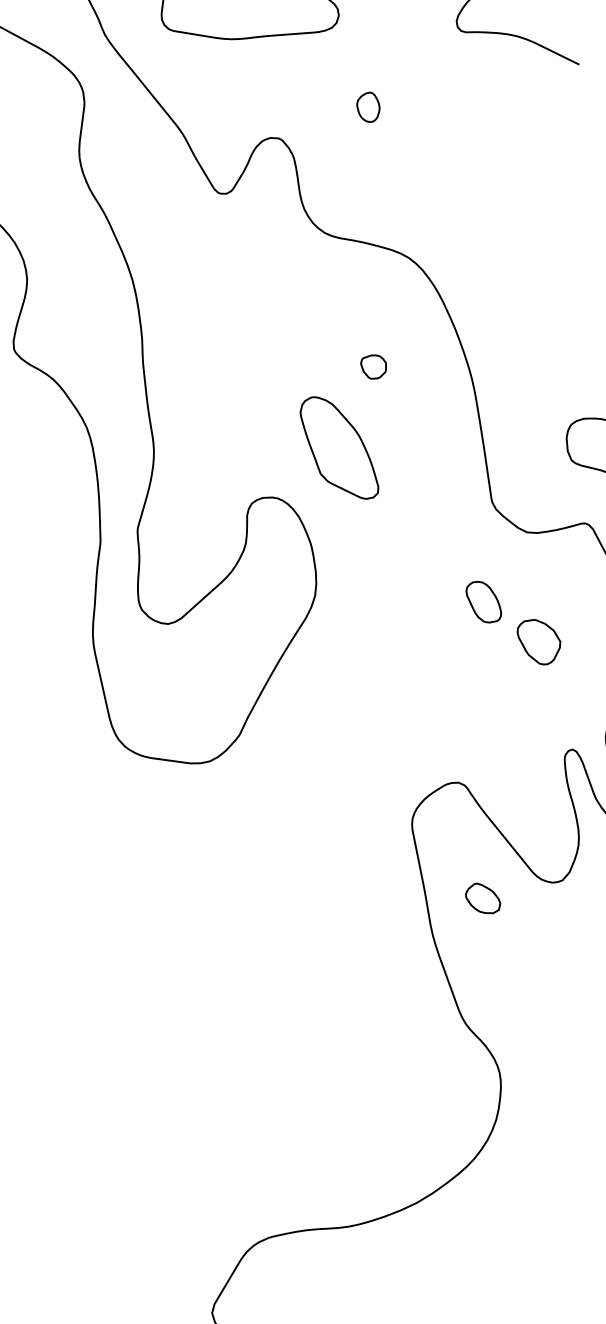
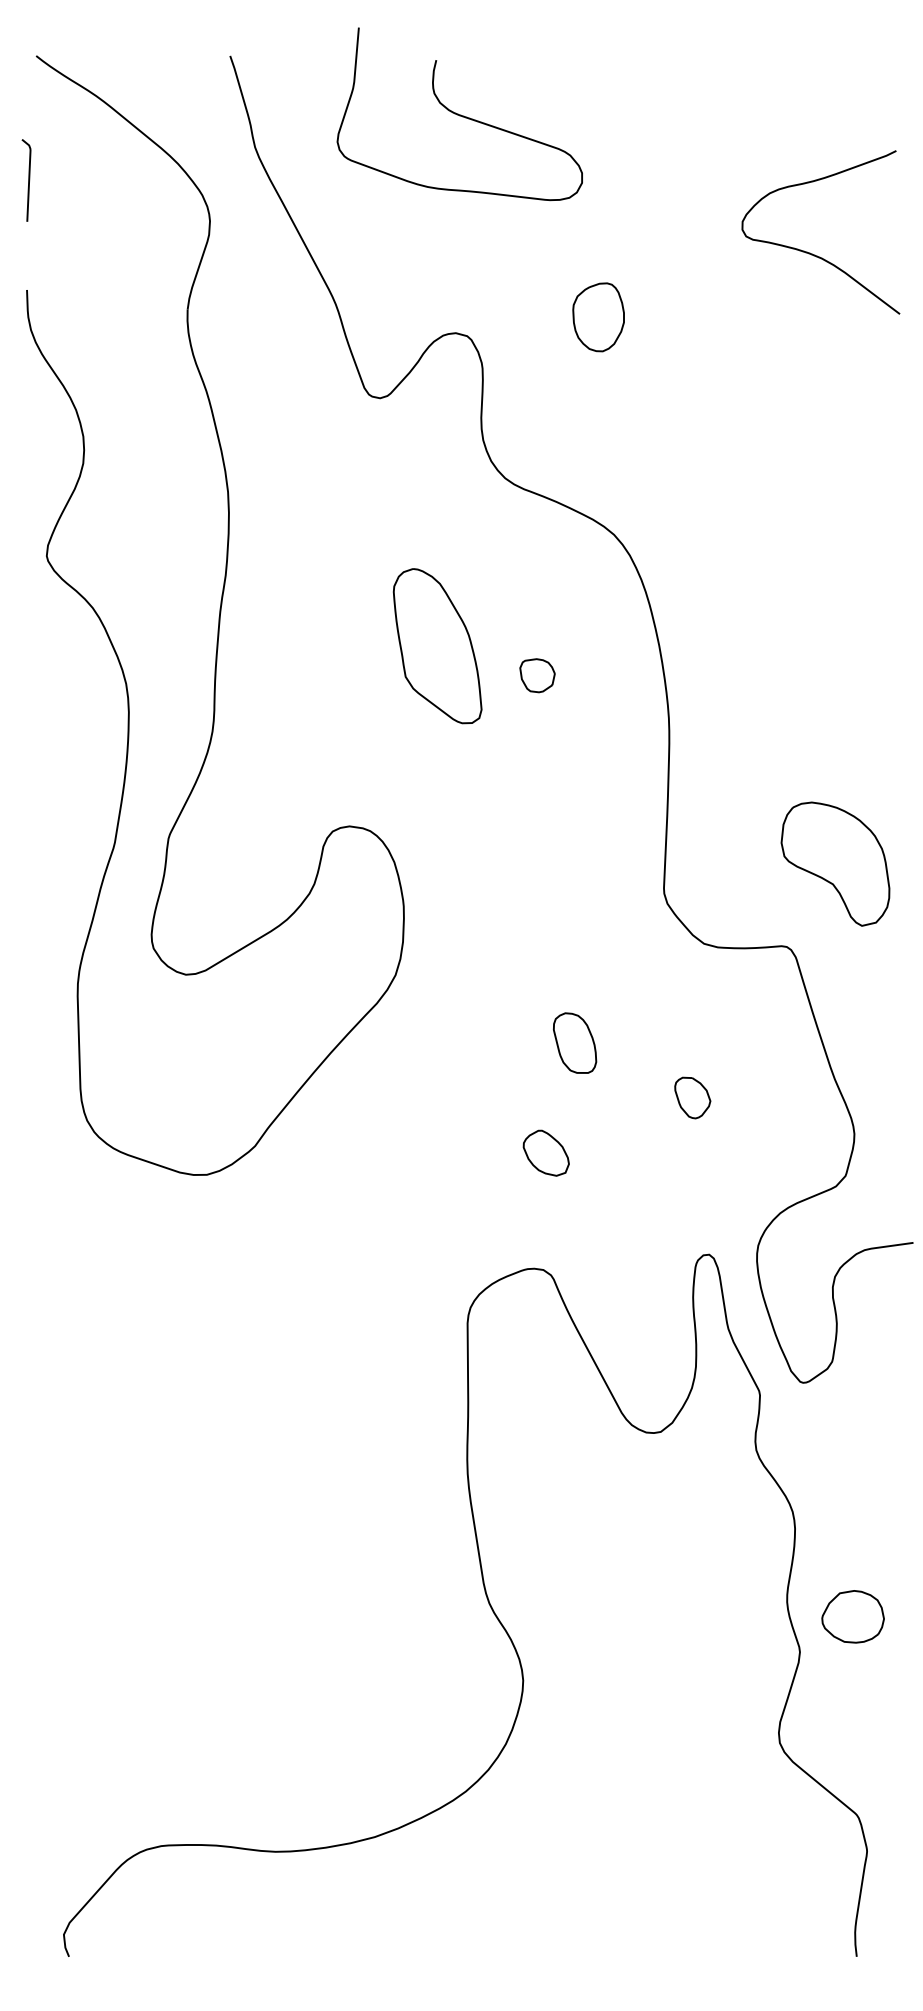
part: (368, 107) -> (598, 317), size x1.67
part: (338, 448) -> (437, 646), moved
part: (484, 601) -> (575, 1042), moved
part: (539, 641) -> (692, 1097), size x0.62
part: (482, 898) -> (545, 1152), moved

